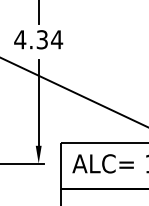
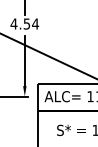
text: (43, 38) -> (27, 23), 4.34 -> 4.54

